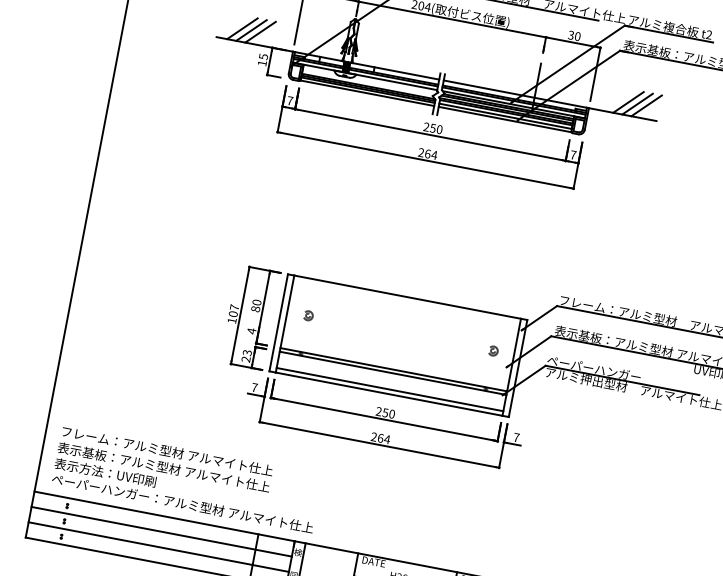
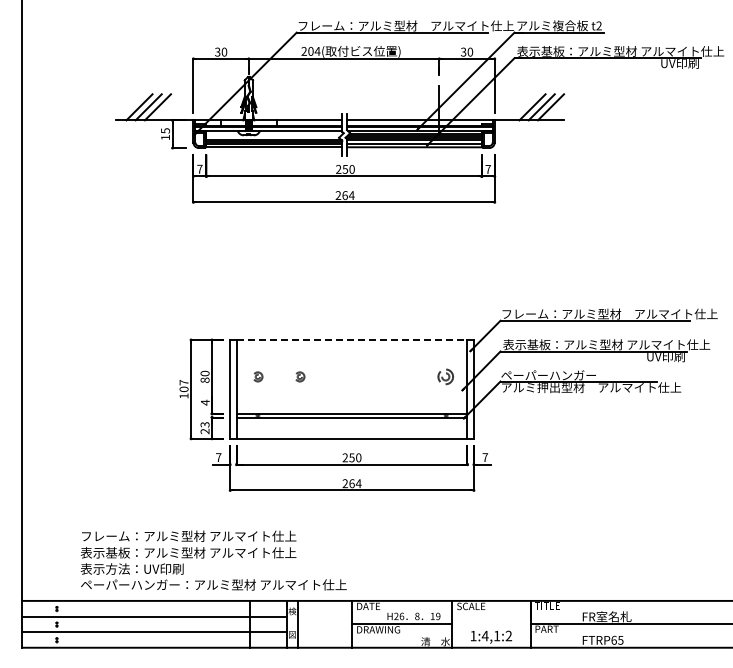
line: (407, 297) -> (352, 340), solid -> dashed
part: (350, 323) -> (300, 376), added
part: (493, 350) -> (446, 376), size x1.6
line: (389, 389) -> (351, 434), removed
text: (186, 479) -> (213, 560), moved

